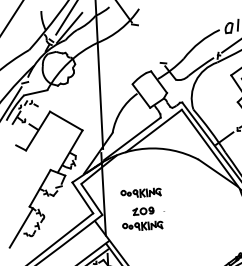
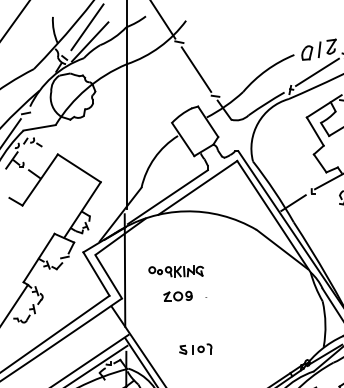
line: (148, 44) -> (196, 69), added
part: (142, 226) -> (175, 316), removed
part: (158, 248) -> (195, 348), added

